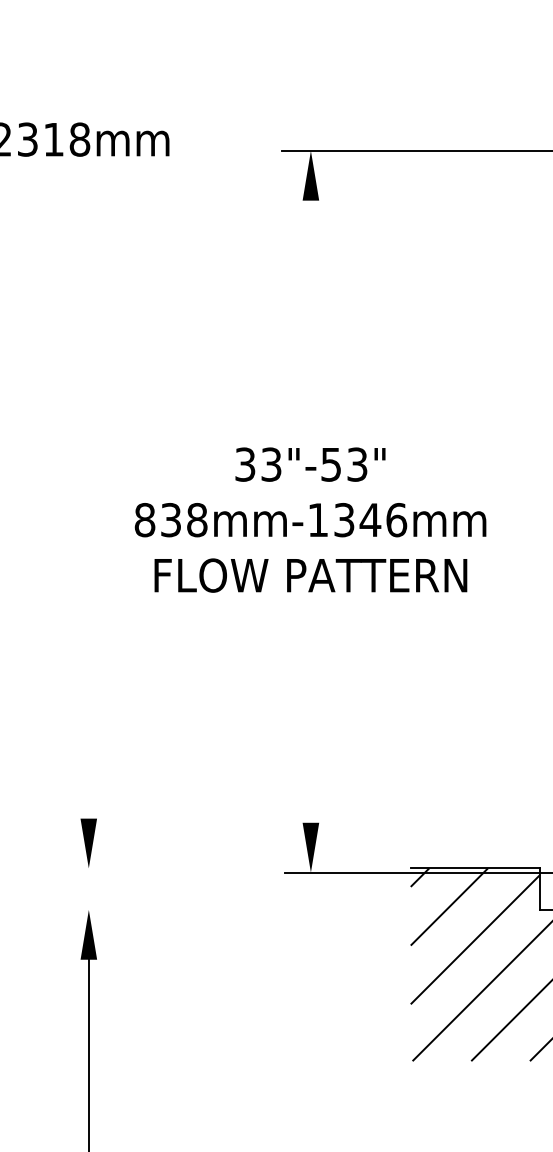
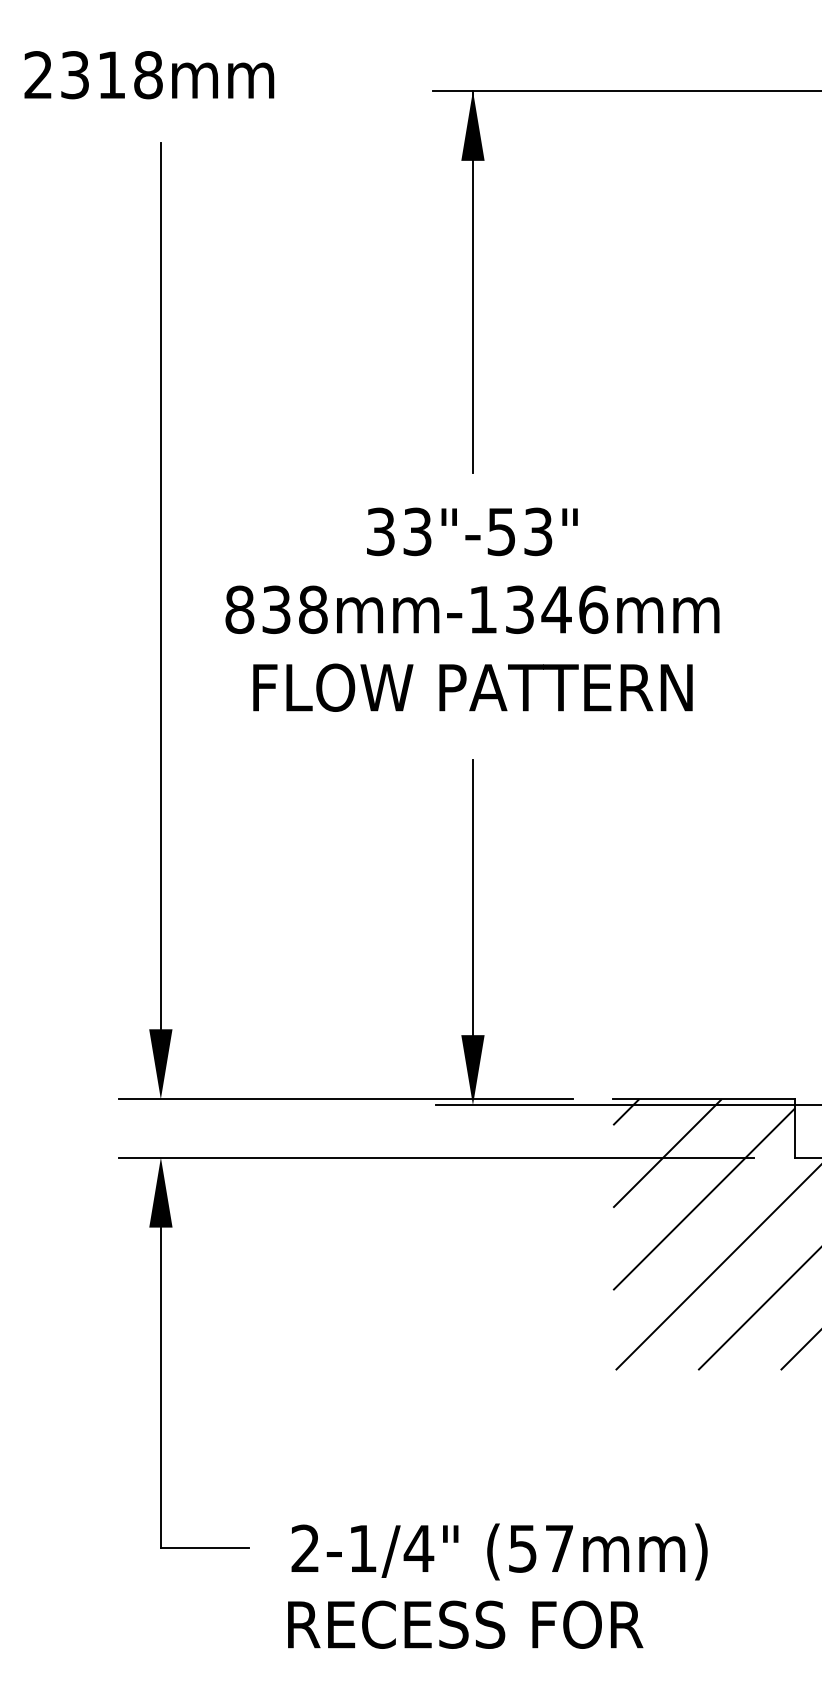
line: (310, 286) -> (472, 281), added
line: (88, 502) -> (160, 585), added
line: (310, 724) -> (472, 897), added
line: (220, 868) -> (345, 1099), added
line: (284, 909) -> (436, 1157), added

